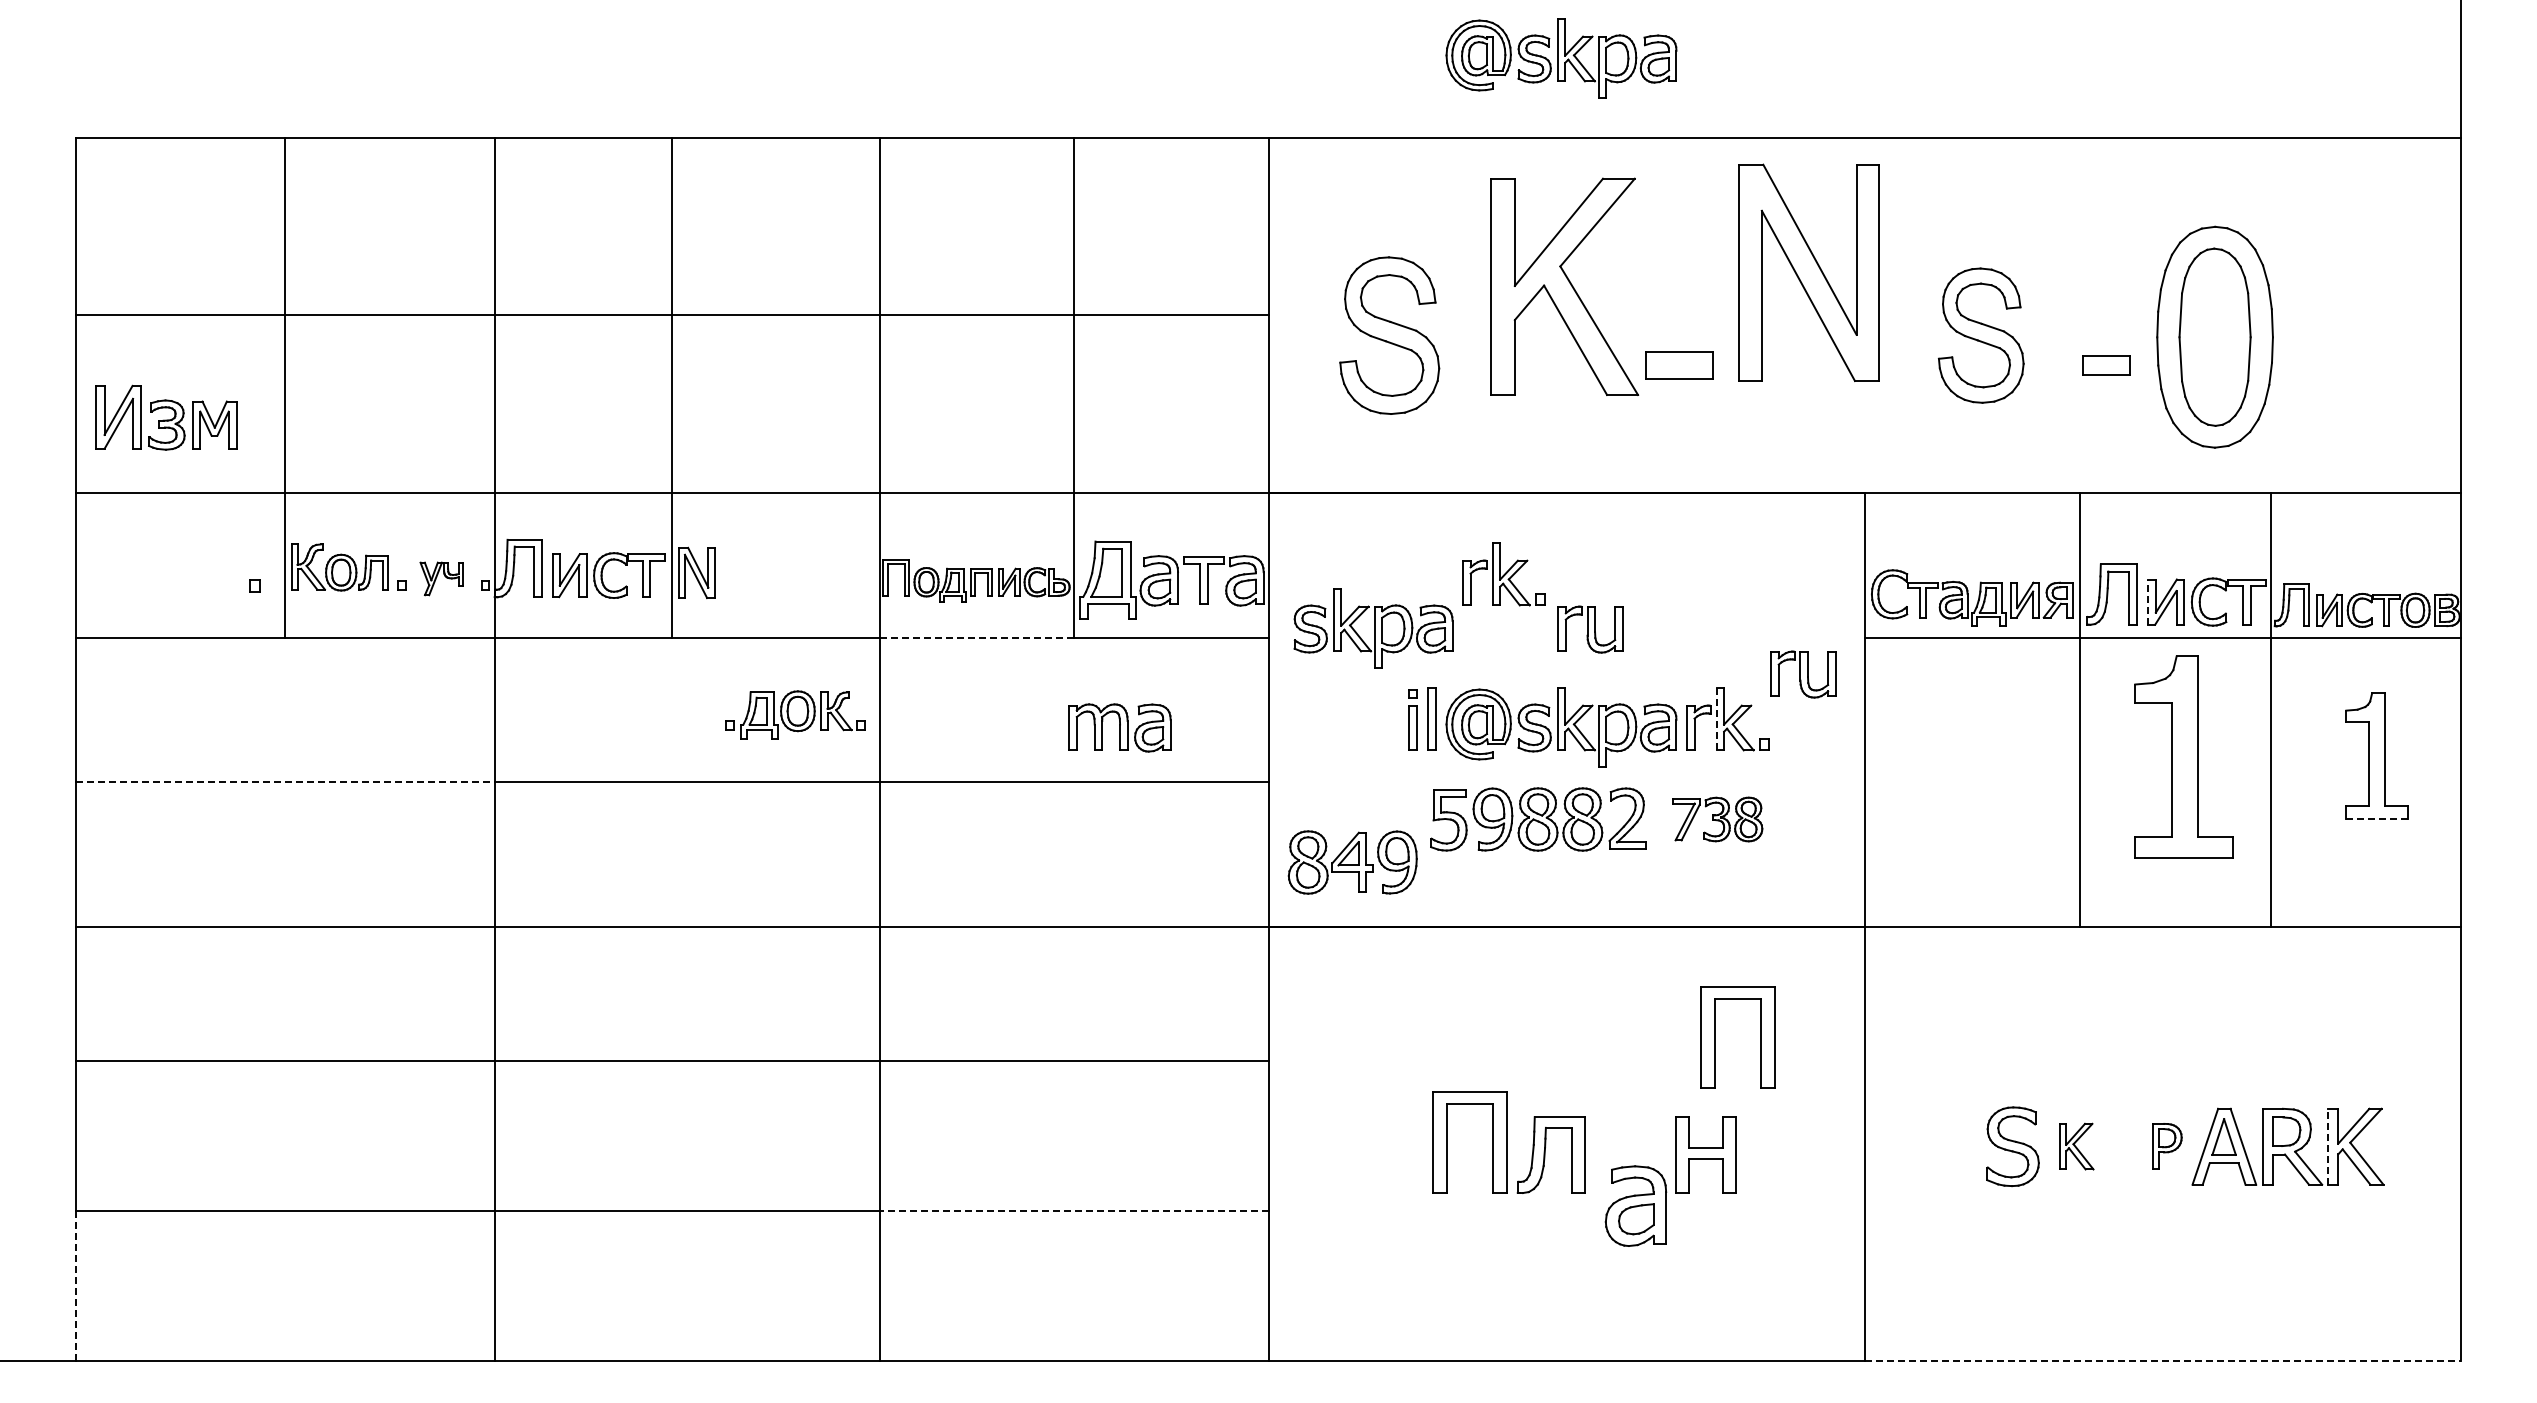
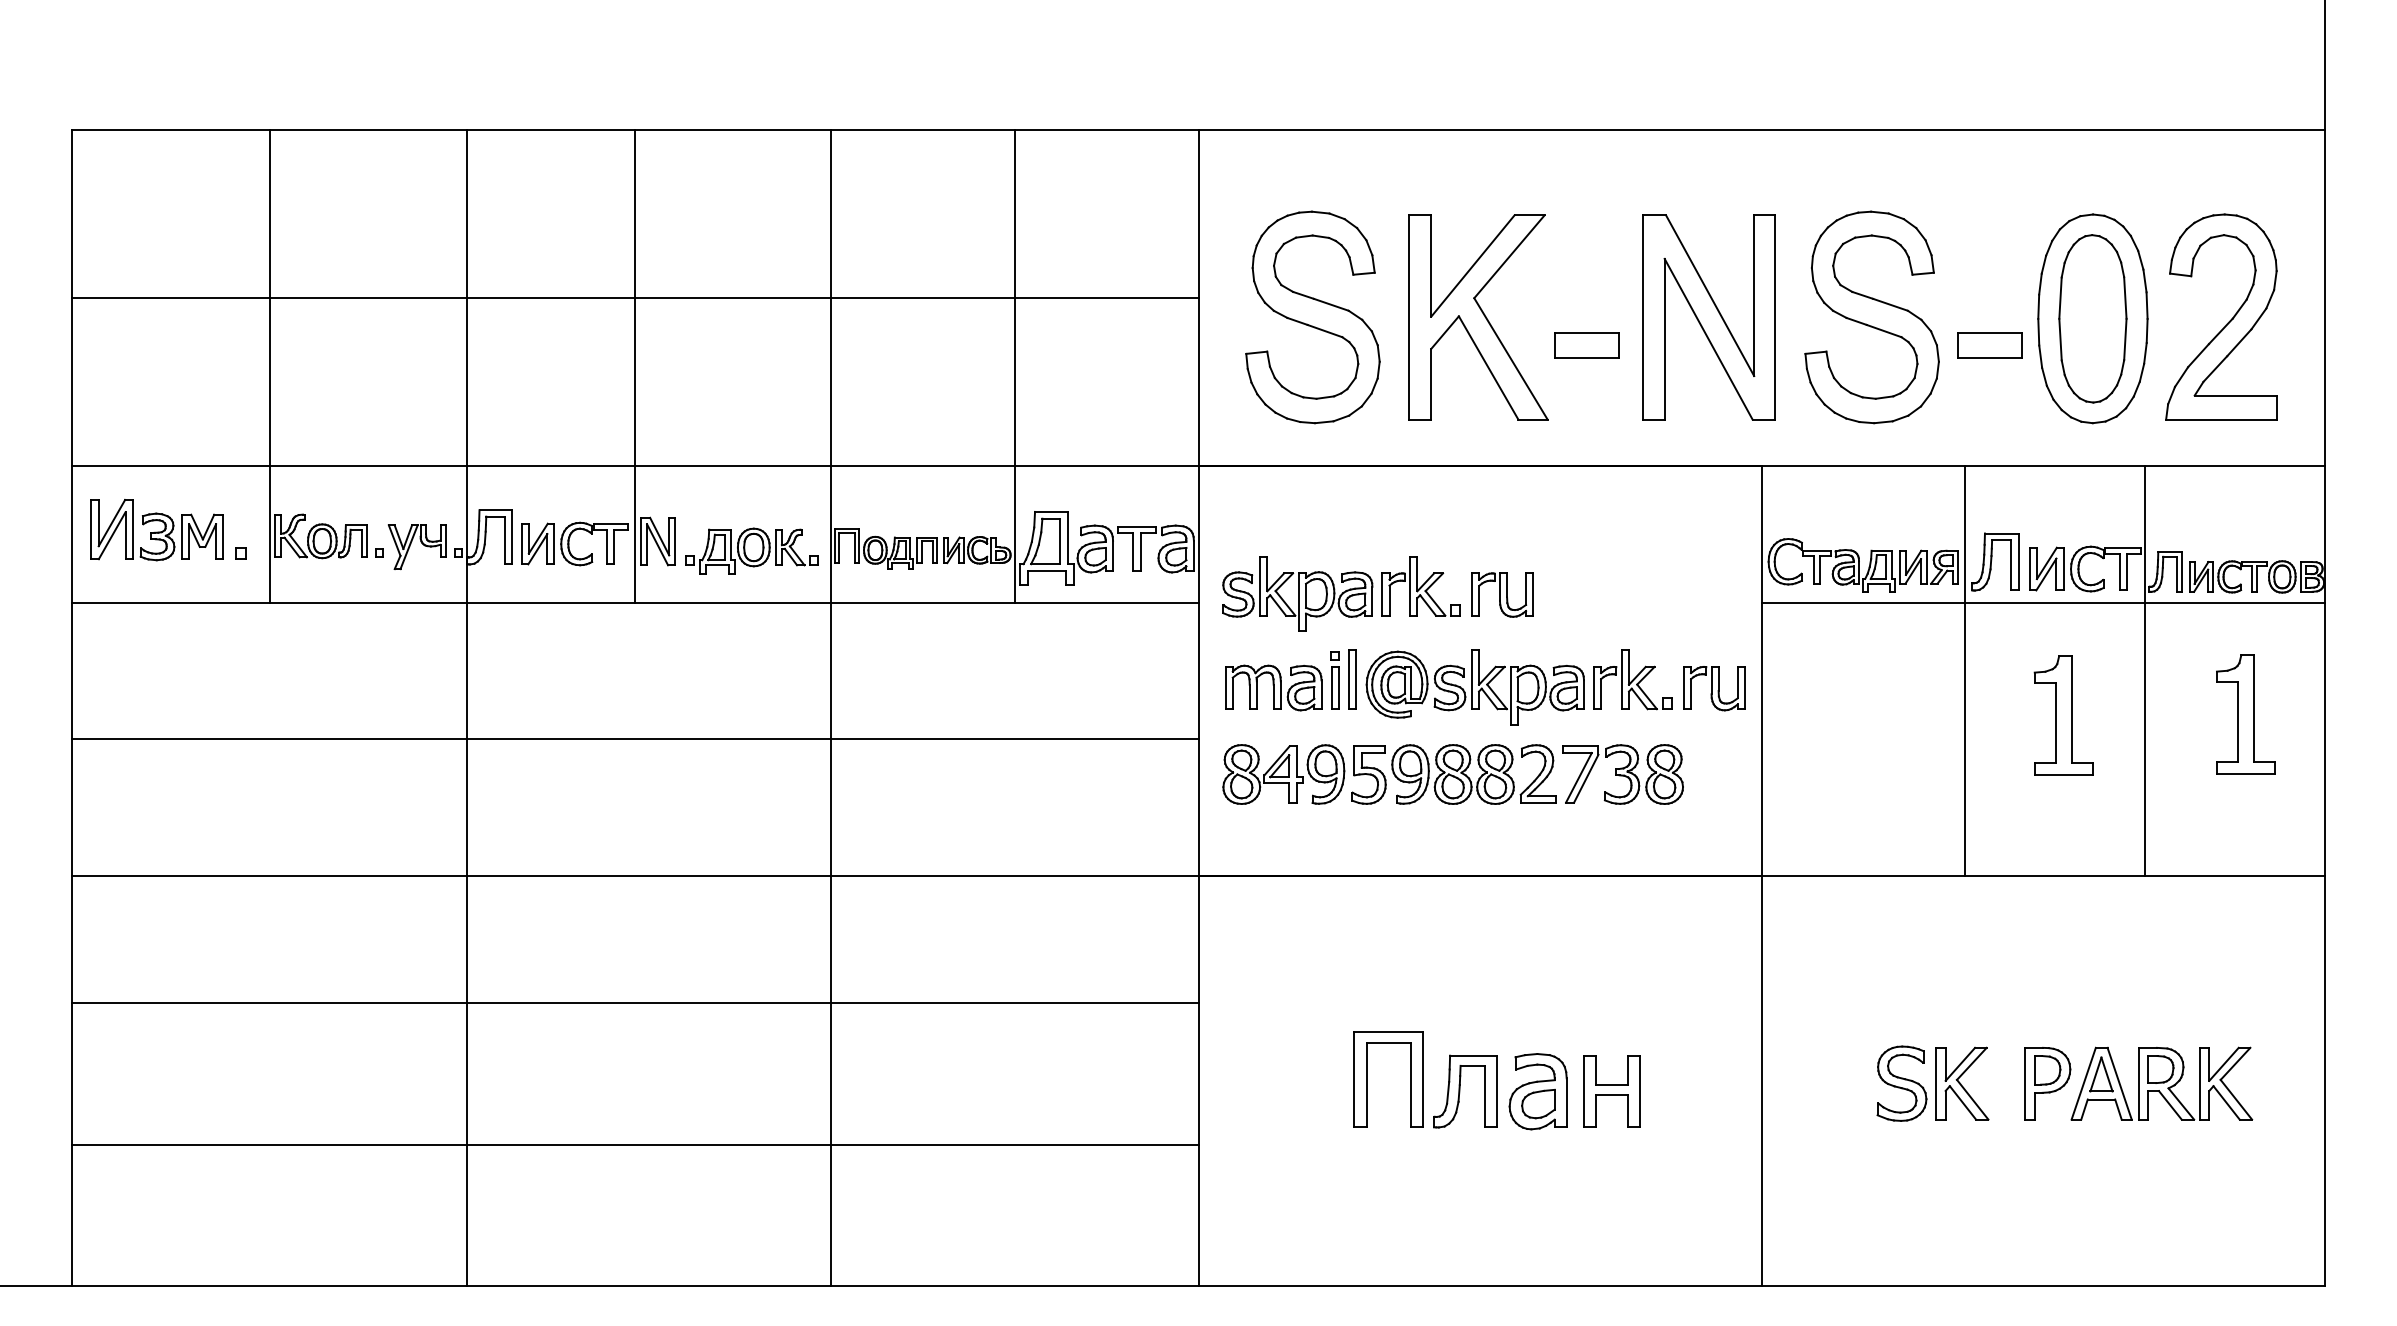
part: (1561, 58) -> (1475, 55), removed
part: (1808, 272) -> (1708, 317), moved
part: (1564, 286) -> (1478, 317), moved
part: (1389, 335) -> (1312, 317), size x1.43
part: (1980, 335) -> (1871, 317), size x1.67
part: (2357, 341) -> (2227, 322), added
part: (2106, 365) -> (1990, 345), size x1.43
part: (166, 417) -> (157, 529), moved
part: (1503, 574) -> (1420, 586), moved
part: (441, 578) -> (417, 546), size x1.43
line: (2148, 602) -> (2030, 569), dashed -> solid
line: (977, 637) -> (923, 602), dashed -> solid
part: (1803, 674) -> (1714, 688), moved
part: (795, 714) -> (751, 550), moved
line: (1716, 718) -> (1621, 679), dashed -> solid
part: (1119, 727) -> (1273, 687), moved
part: (2183, 756) -> (2063, 714), size x0.62
line: (285, 782) -> (269, 739), dashed -> solid
part: (1717, 819) -> (1622, 774), size x1.43
line: (2376, 819) -> (2245, 774), dashed -> solid
part: (1352, 862) -> (1283, 774), moved
part: (1715, 1037) -> (1620, 980), removed
part: (2076, 1146) -> (1961, 1083), size x1.67
part: (2167, 1146) -> (2047, 1083), size x1.67
line: (2328, 1146) -> (2200, 1083), dashed -> solid
part: (1635, 1205) -> (1537, 1091), moved
line: (1073, 1211) -> (1014, 1144), dashed -> solid
line: (76, 1285) -> (72, 1214), dashed -> solid
line: (2163, 1360) -> (2044, 1285), dashed -> solid

